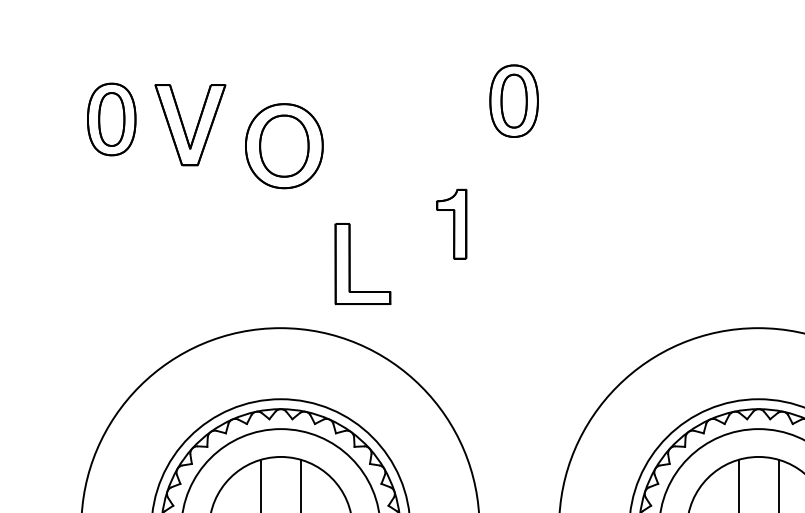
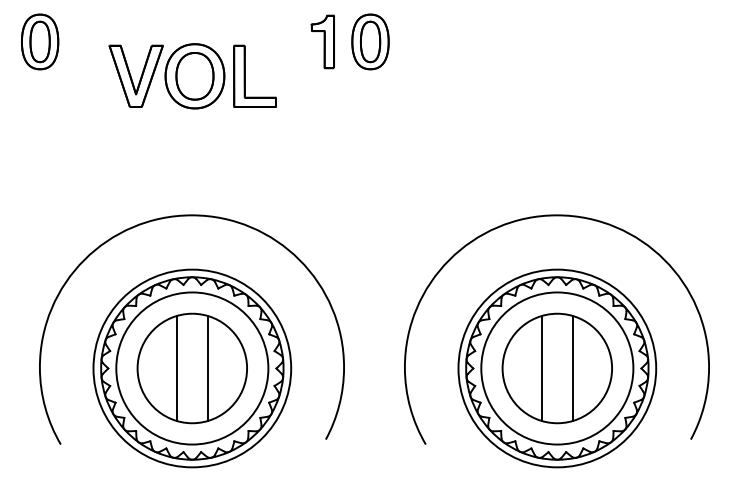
part: (112, 118) -> (40, 41), moved
part: (189, 124) -> (135, 75), moved
part: (451, 223) -> (322, 41), moved
part: (350, 262) -> (245, 75), moved

